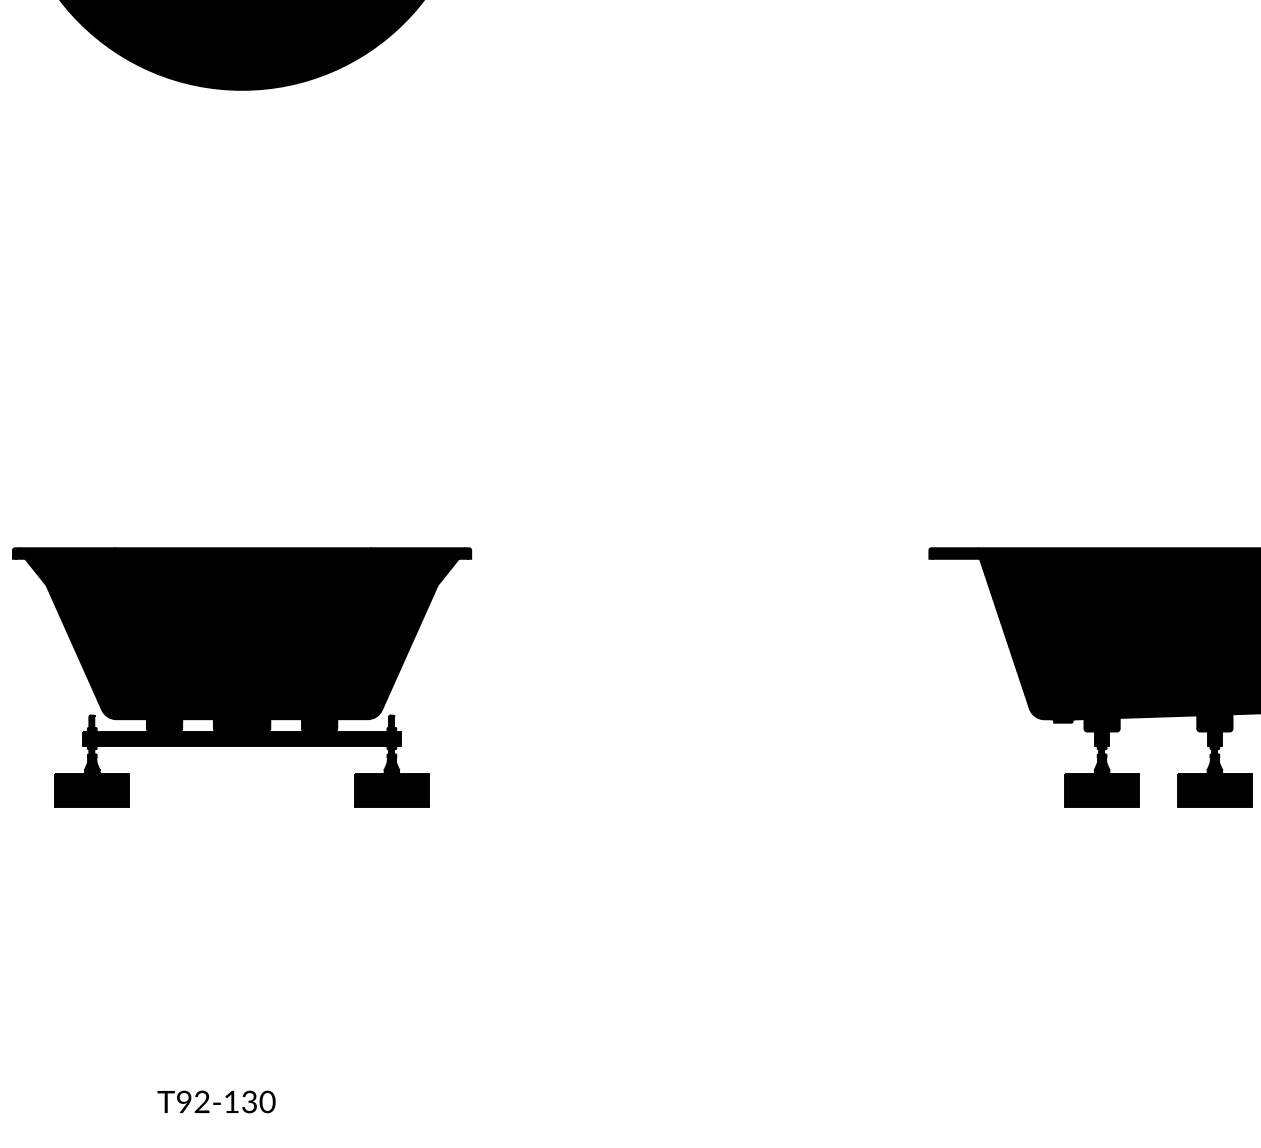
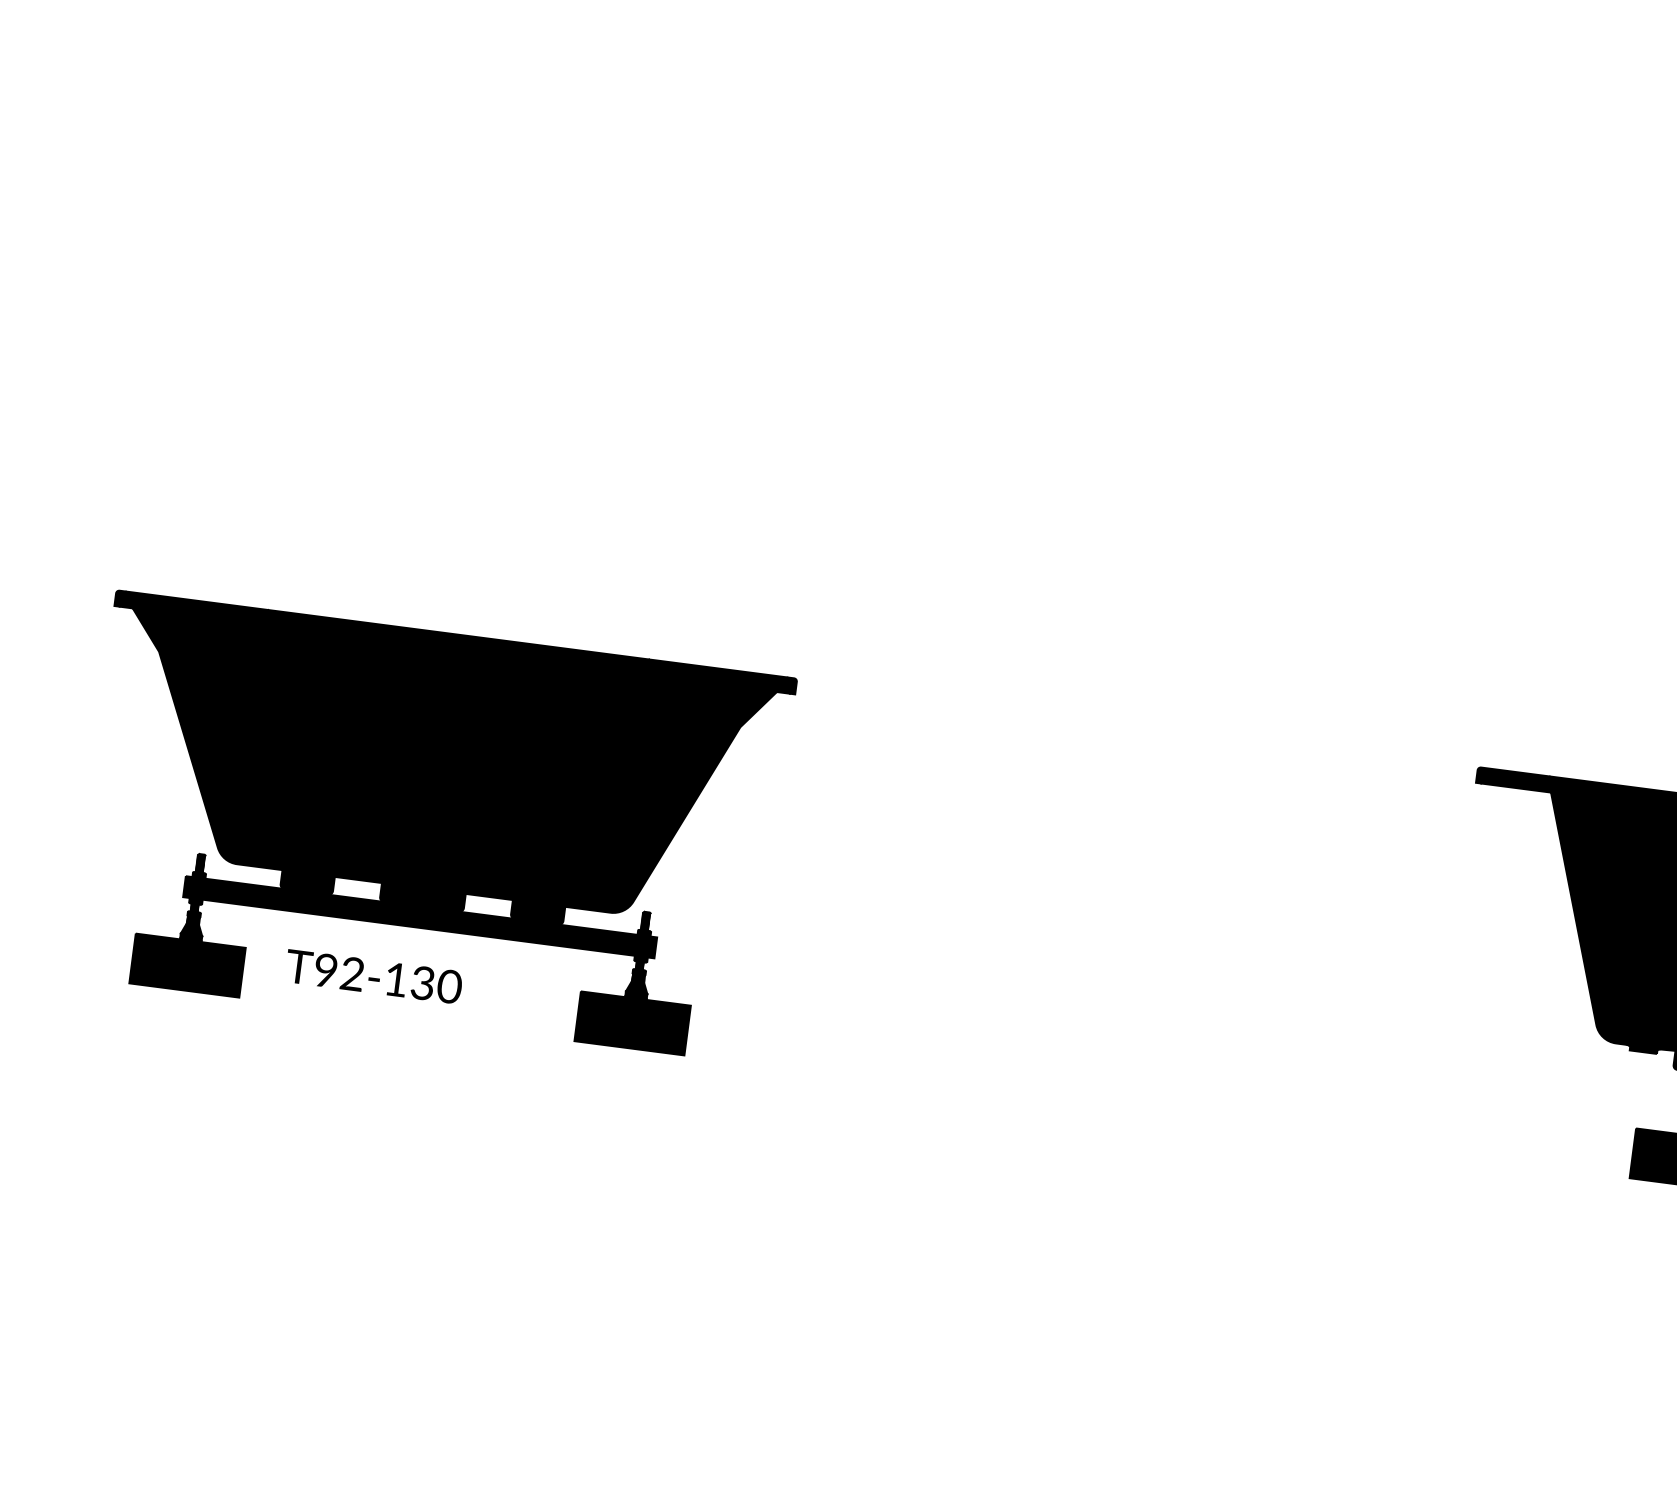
text: (216, 1101) -> (373, 976), moved

